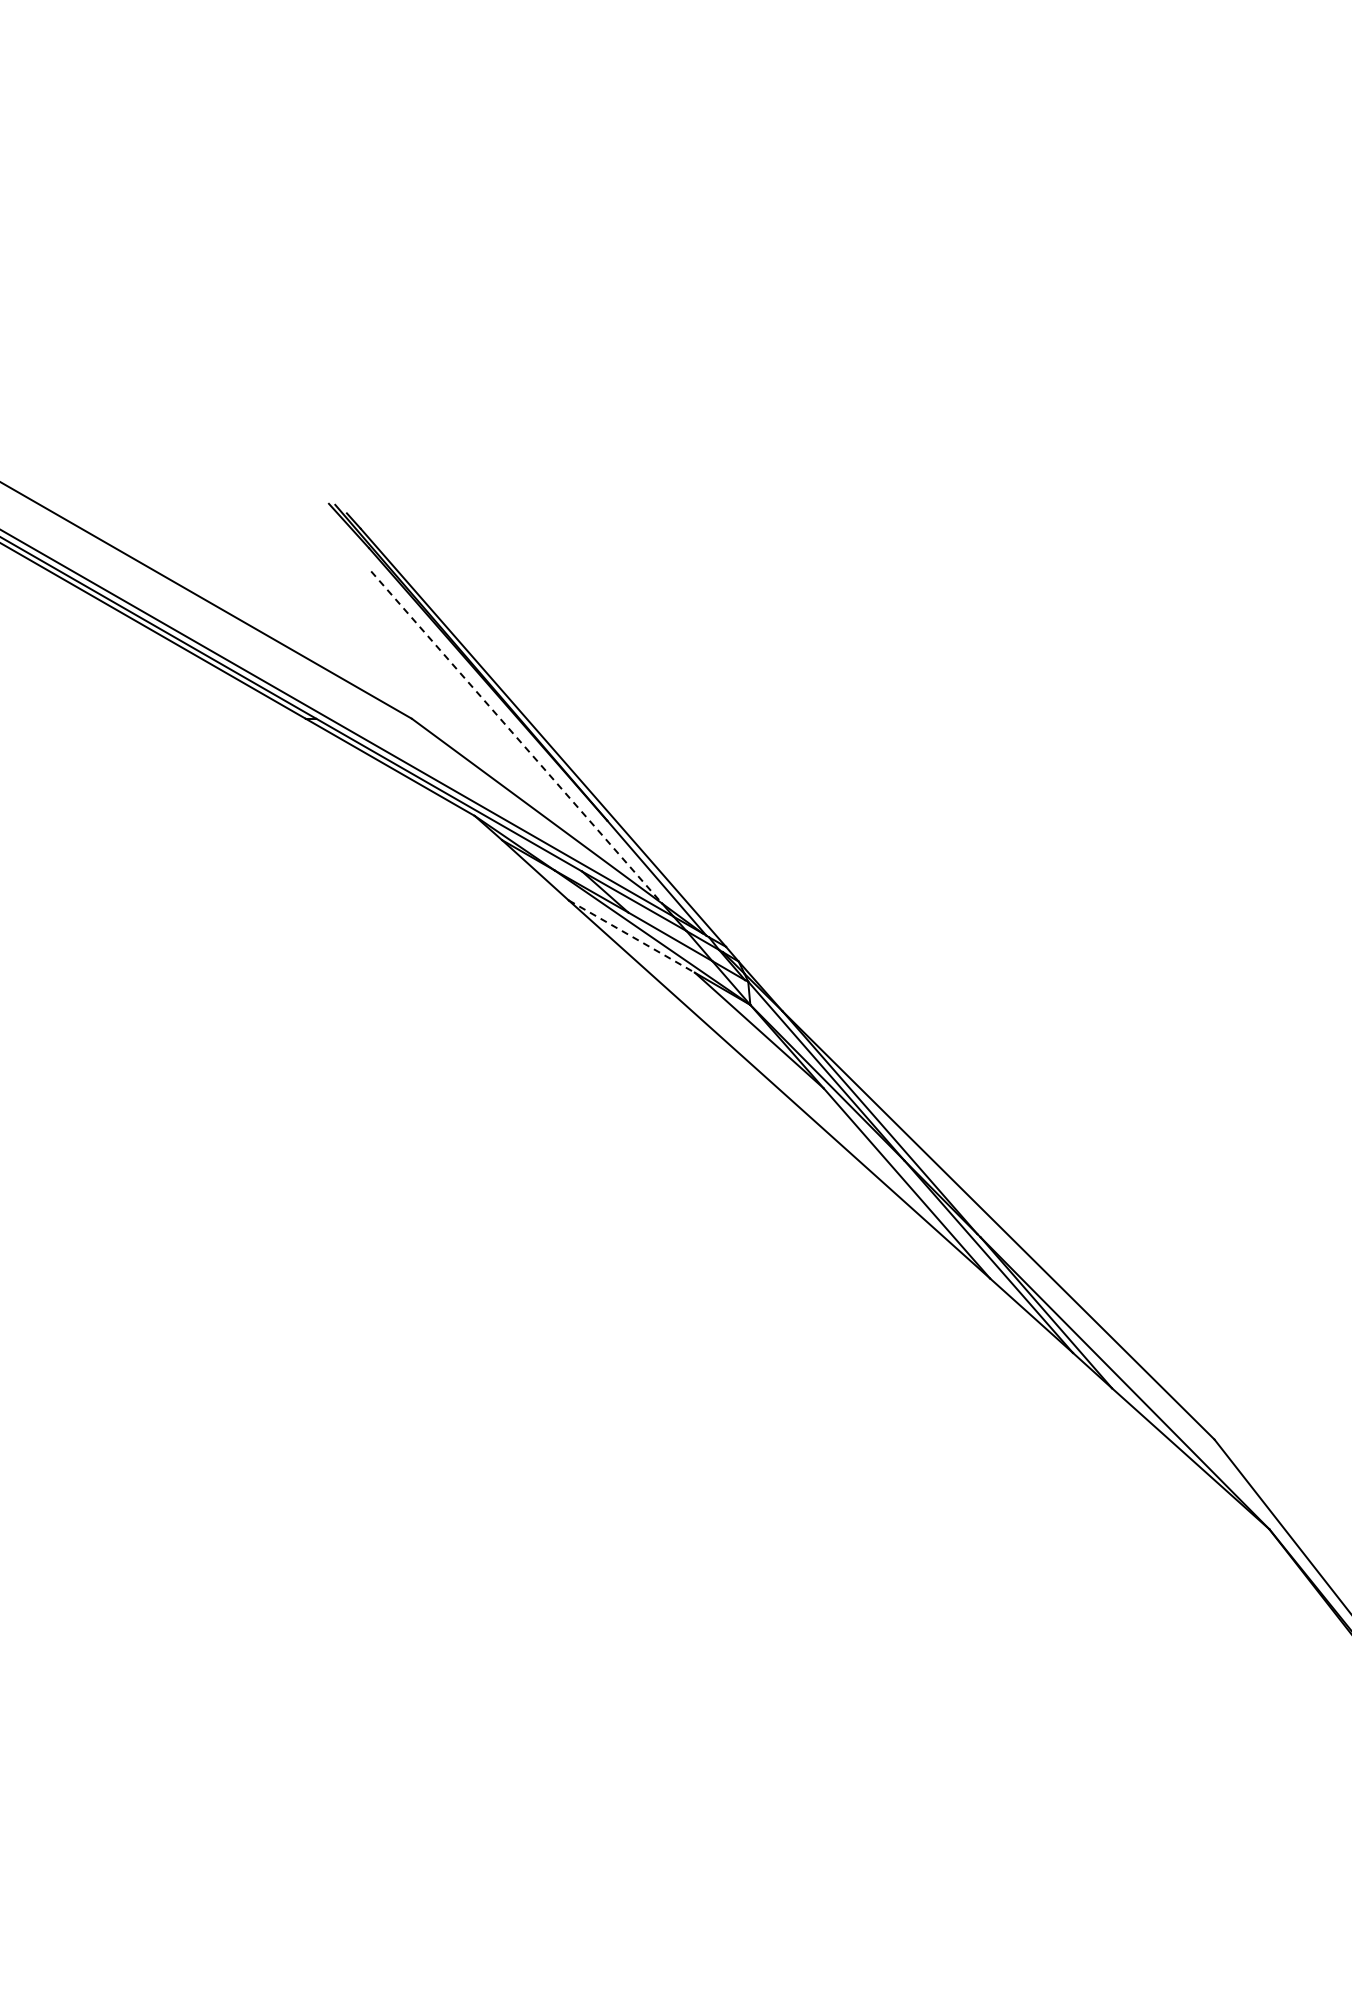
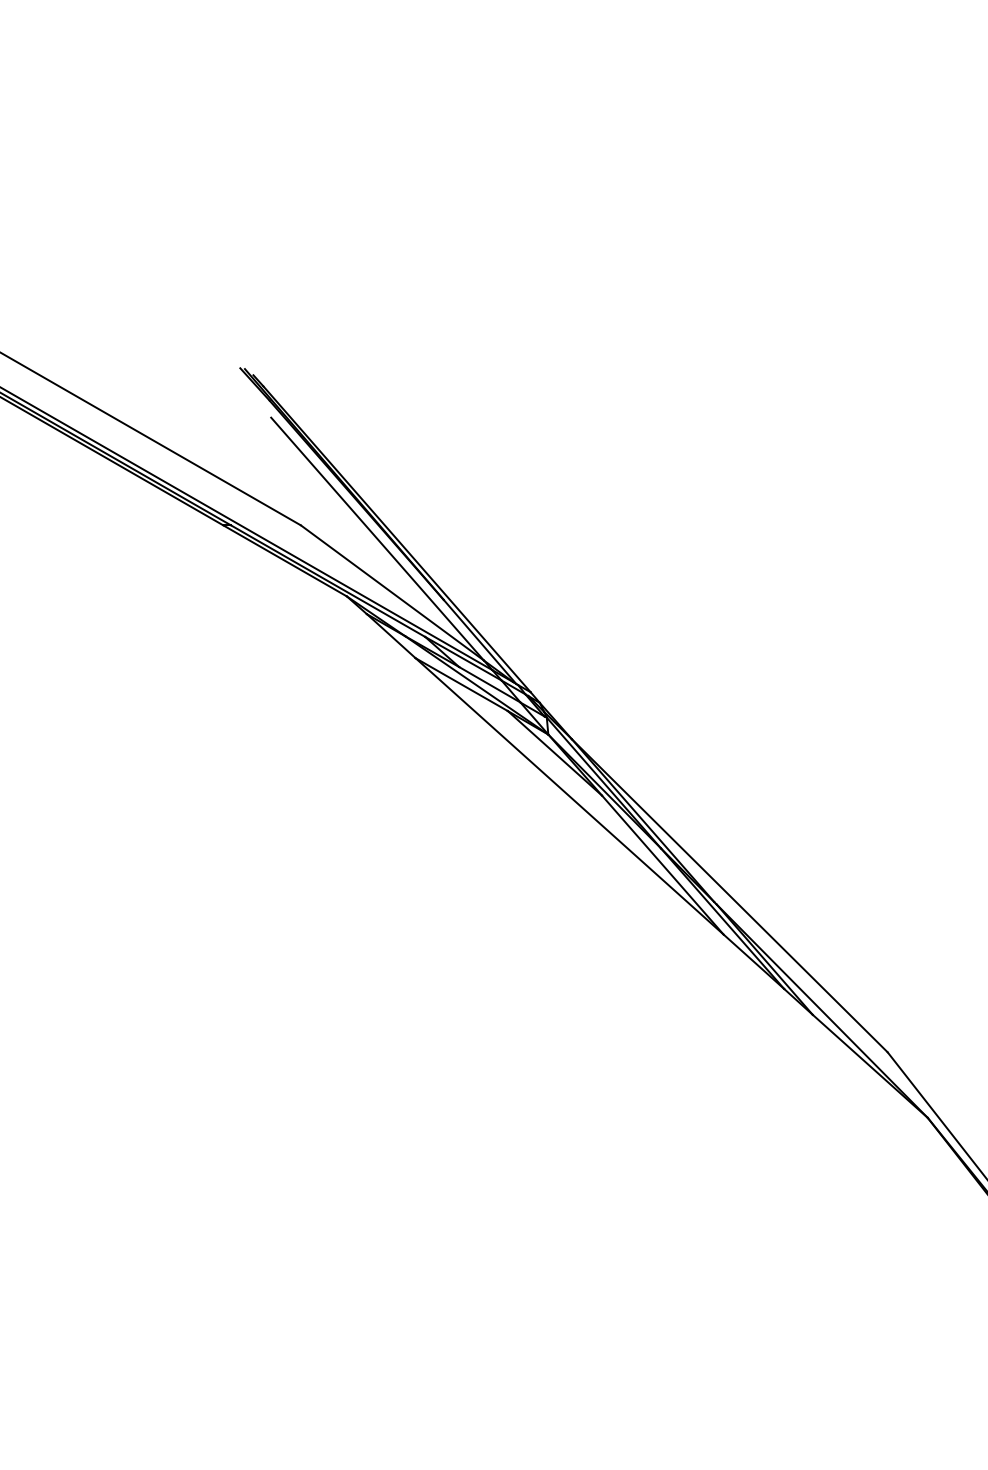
line: (516, 737) -> (377, 539), dashed -> solid
line: (631, 936) -> (461, 684), dashed -> solid

